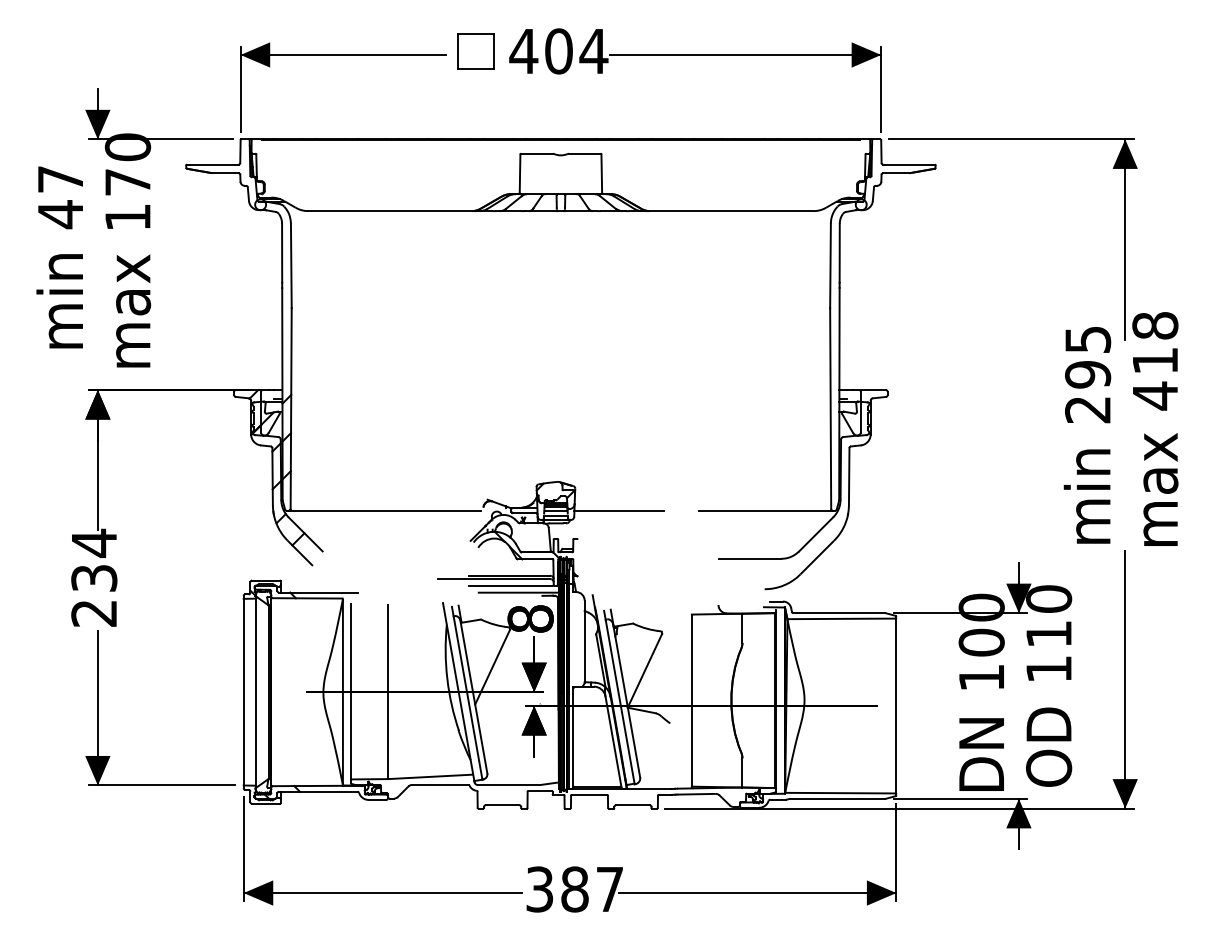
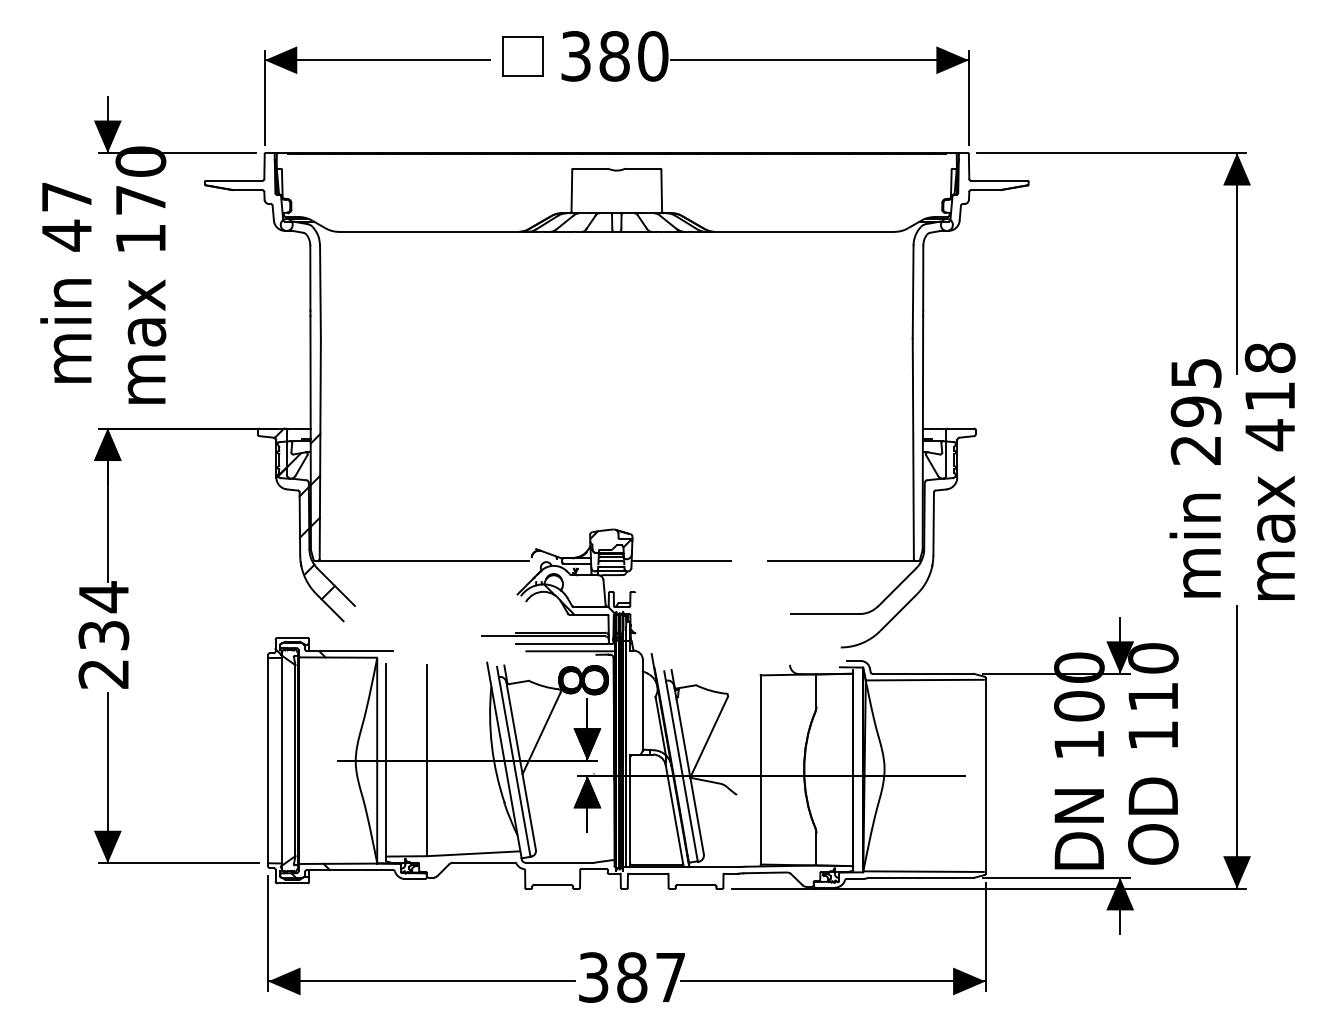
text: (558, 51) -> (614, 56), 404 -> 380

